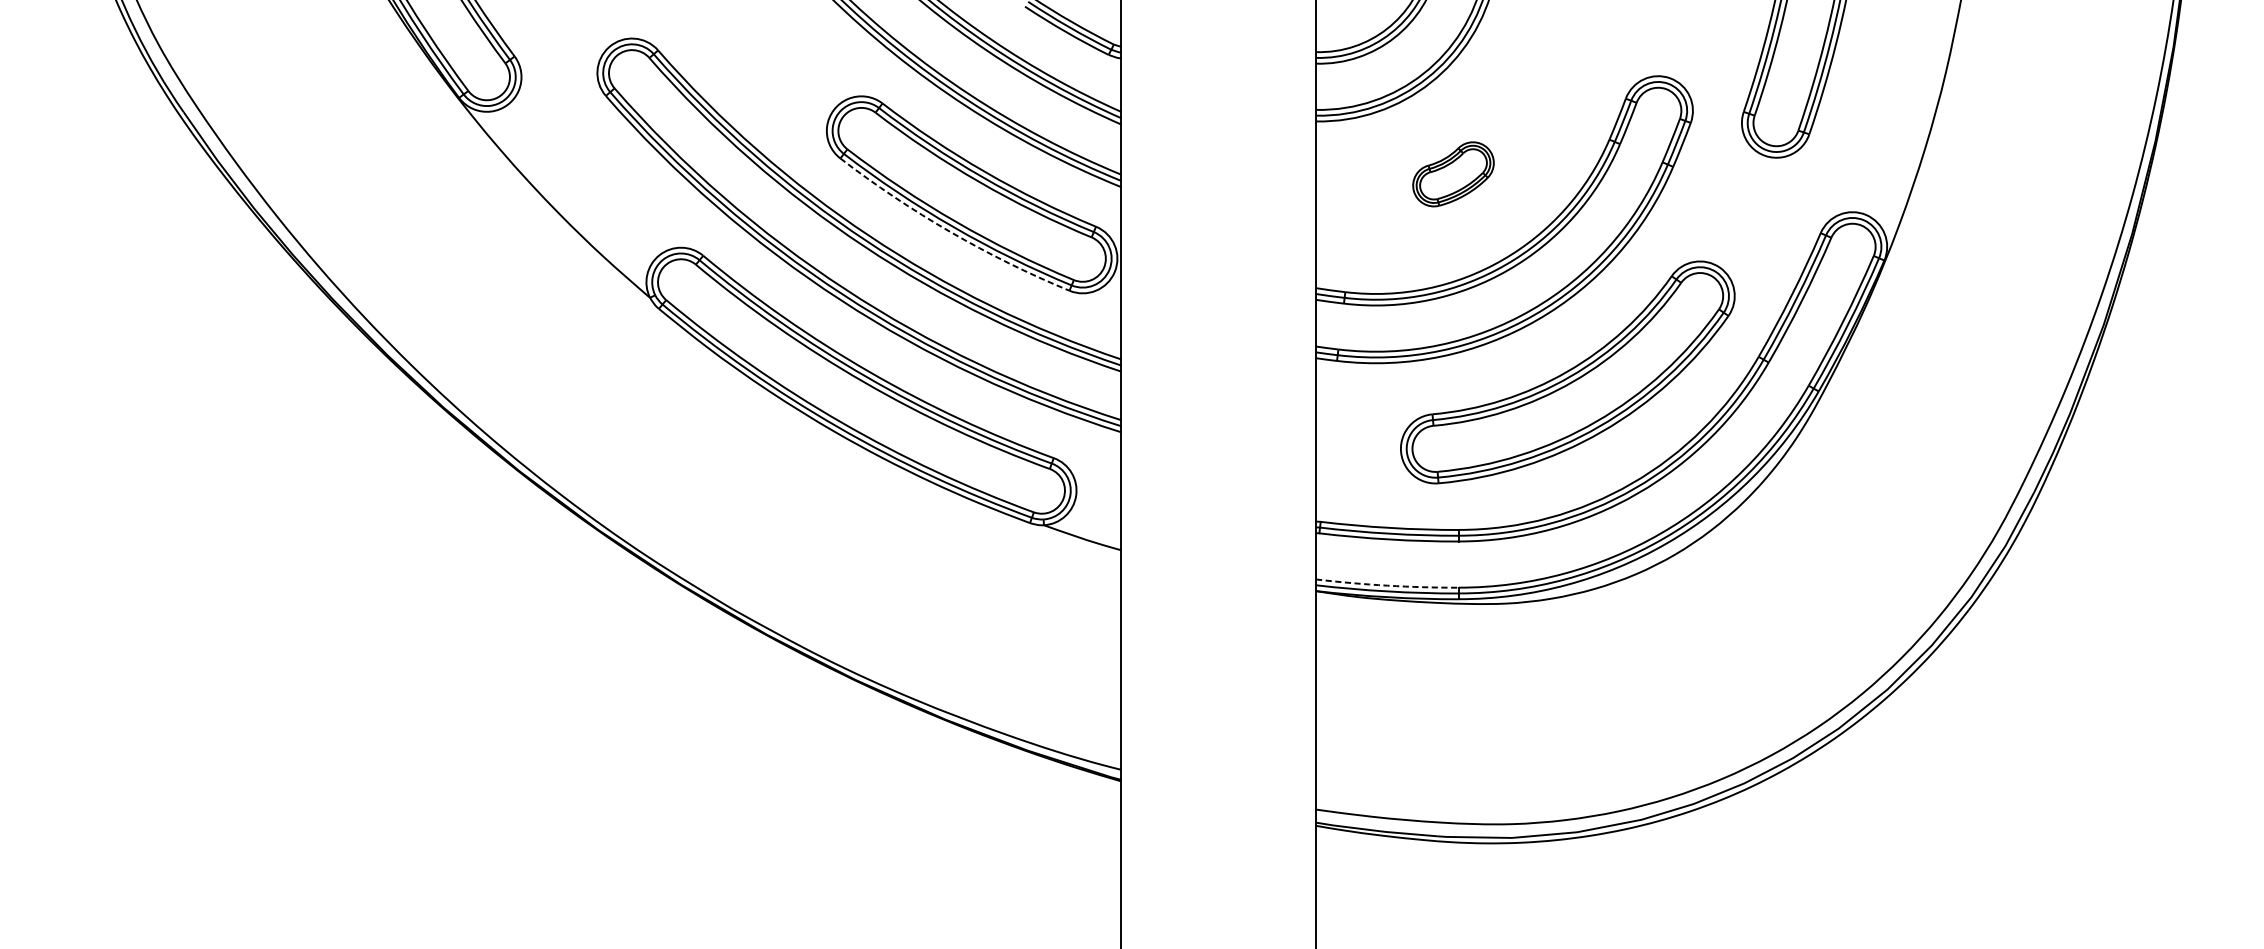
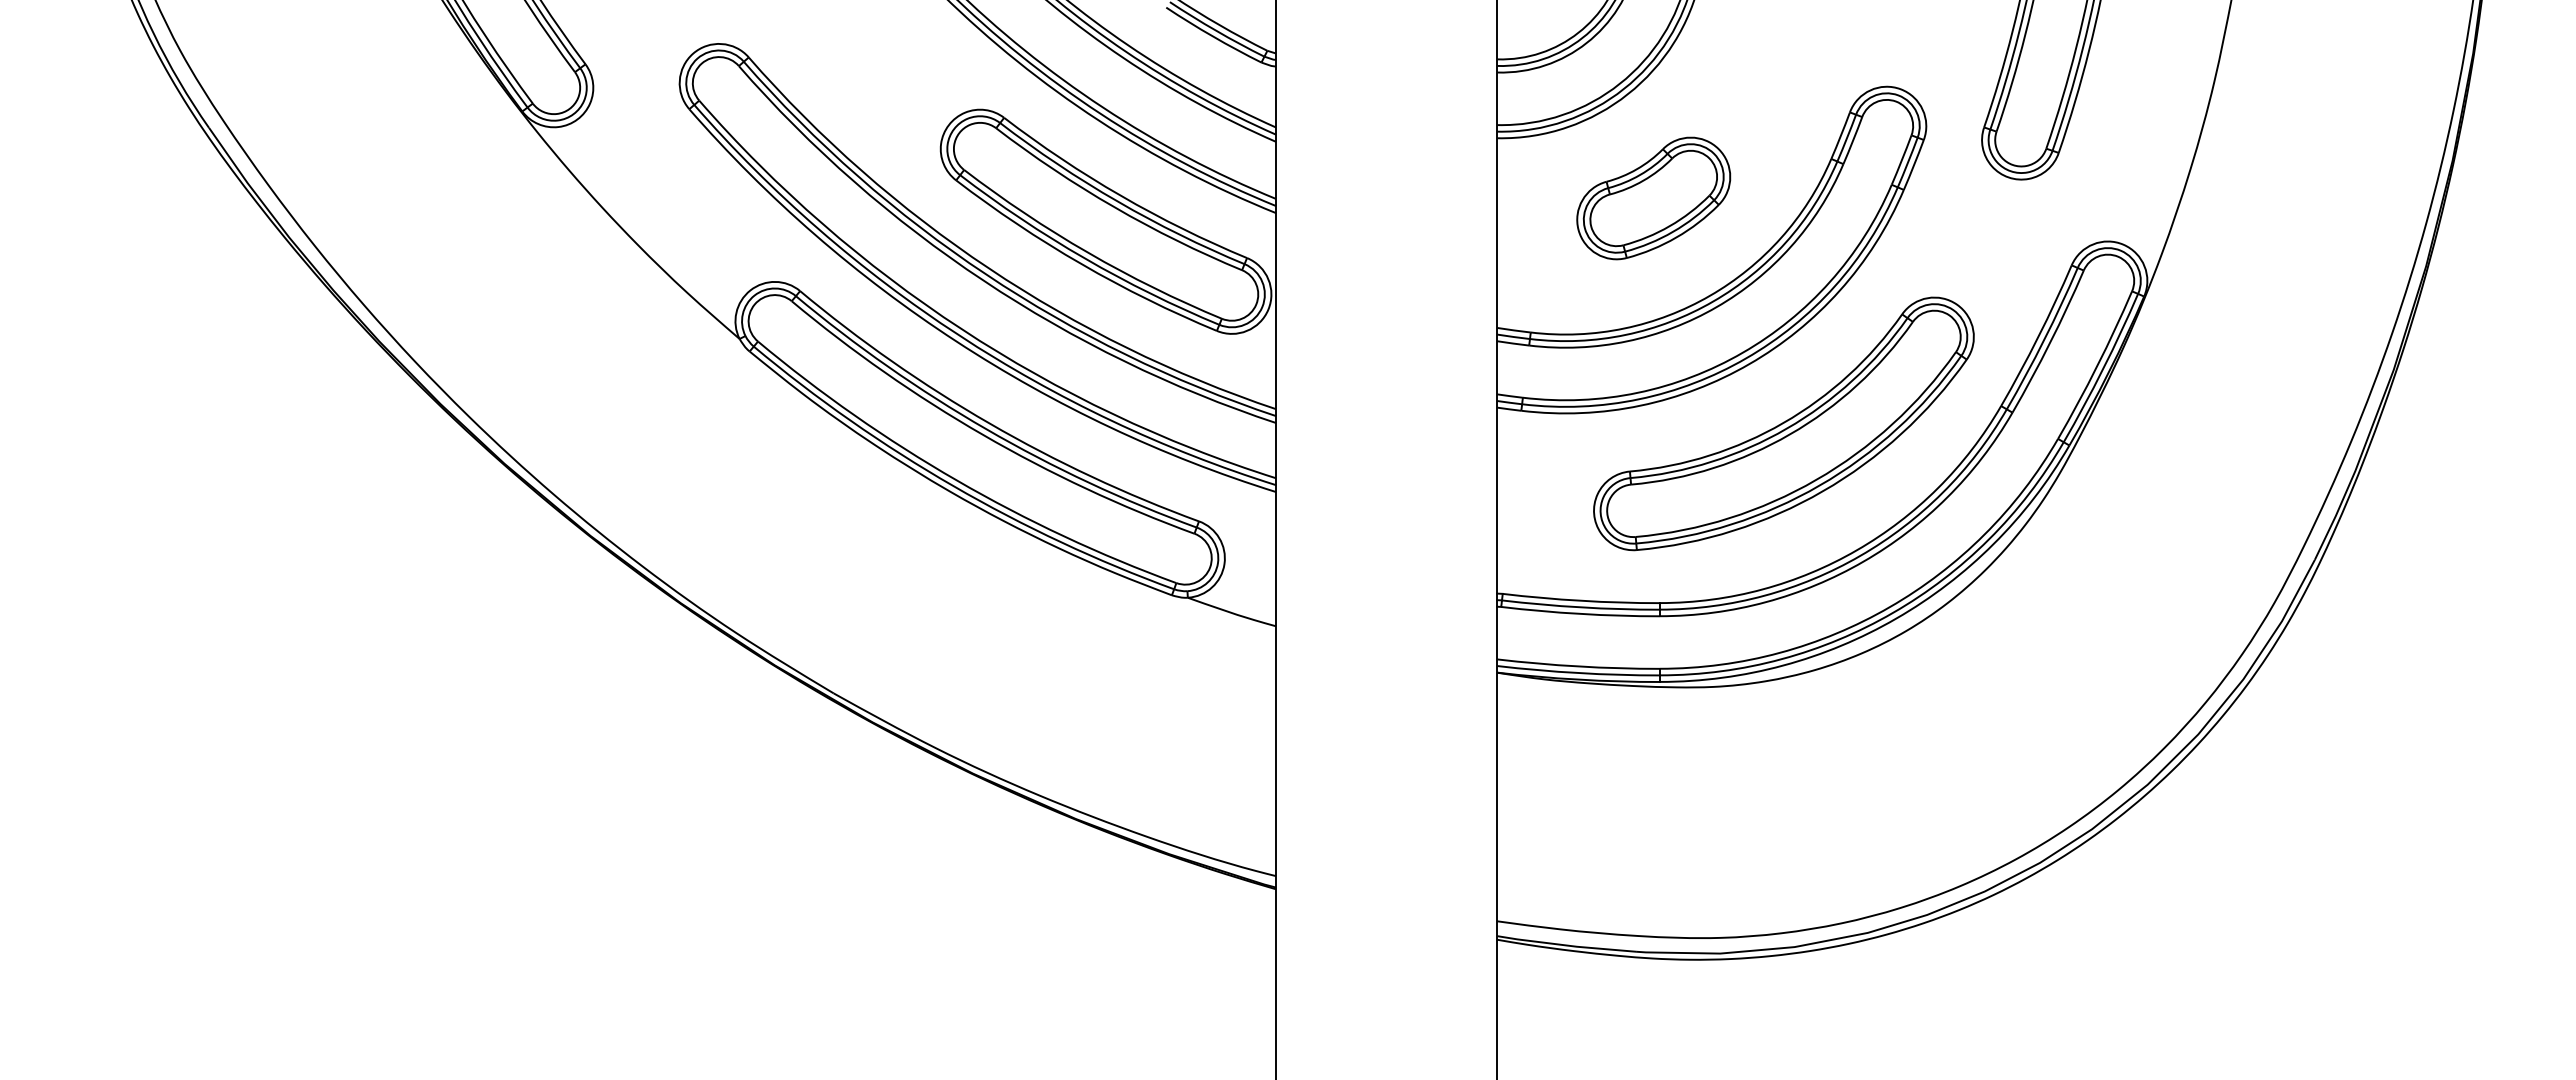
part: (1453, 174) -> (1653, 198), size x1.67
arc: (950, 232) -> (1081, 264), dashed -> solid
arc: (1387, 585) -> (1578, 666), dashed -> solid

